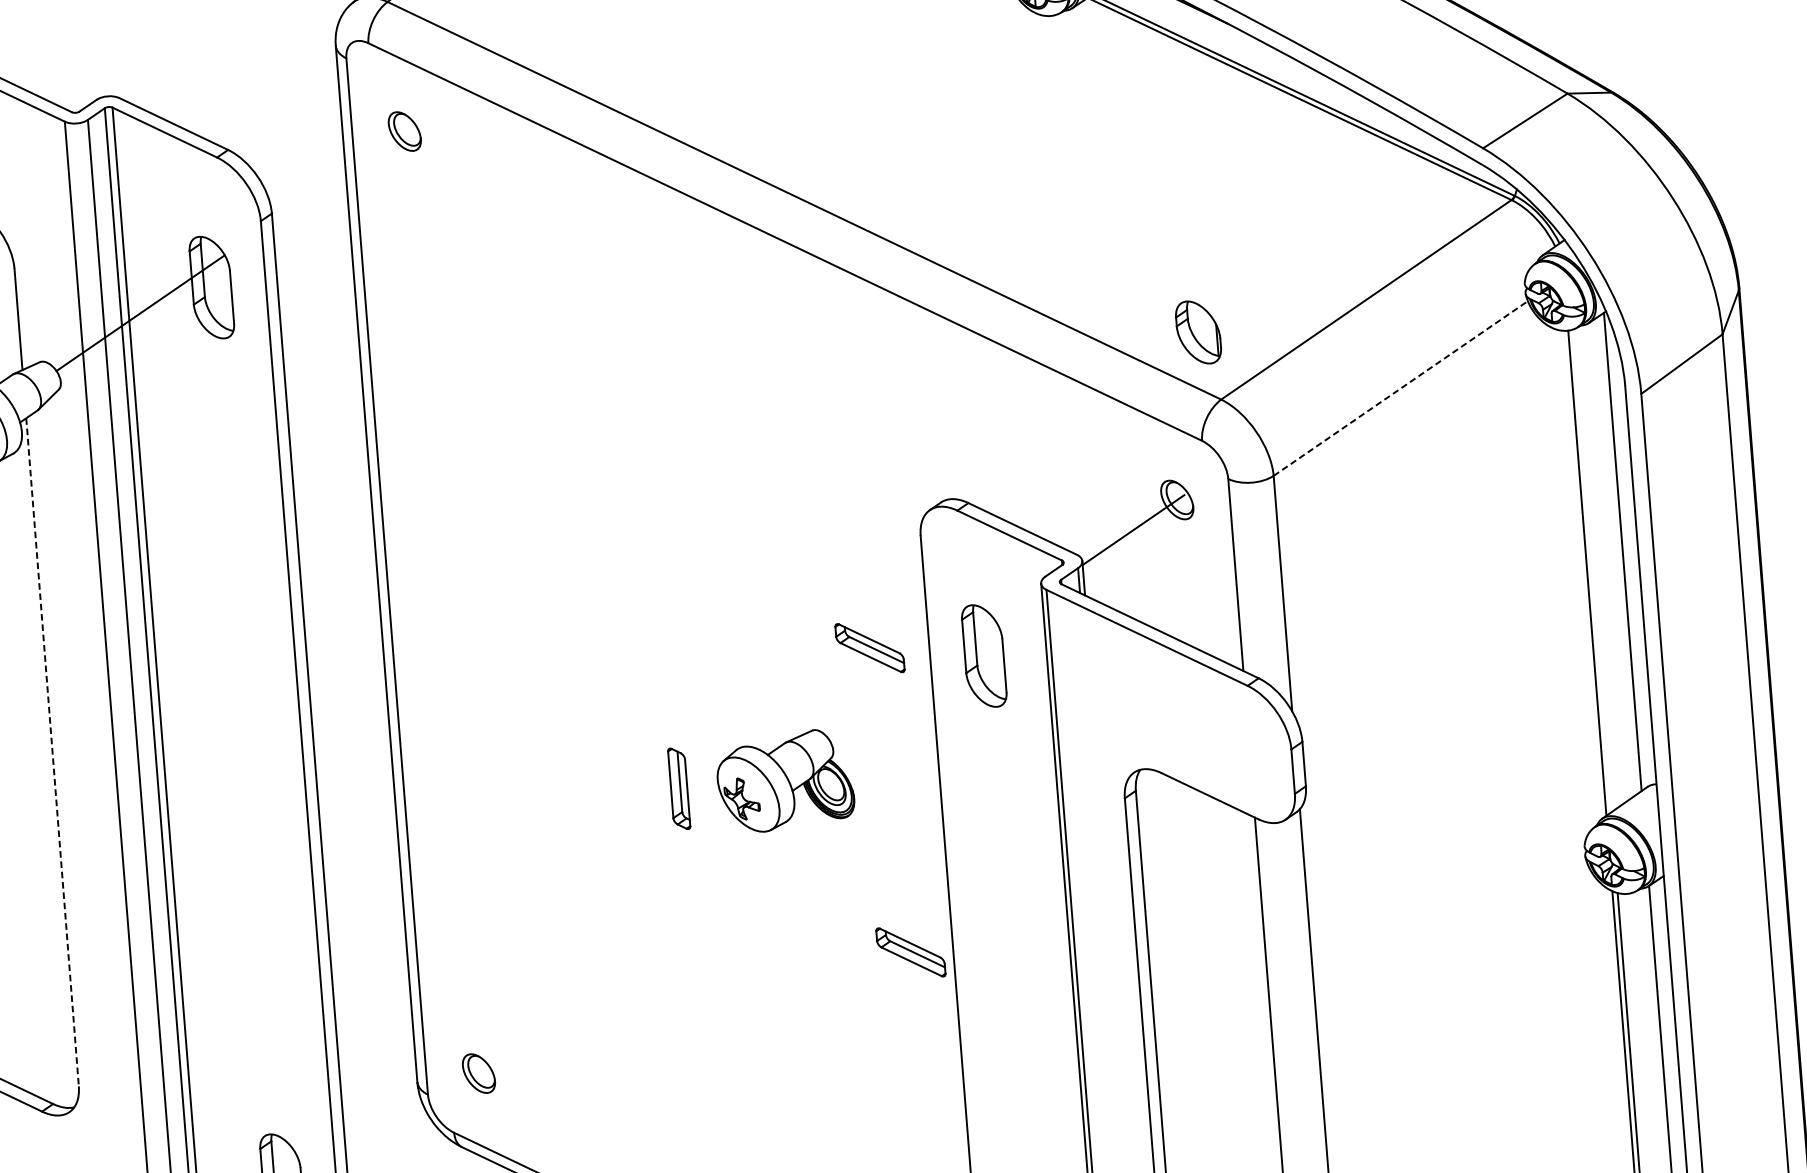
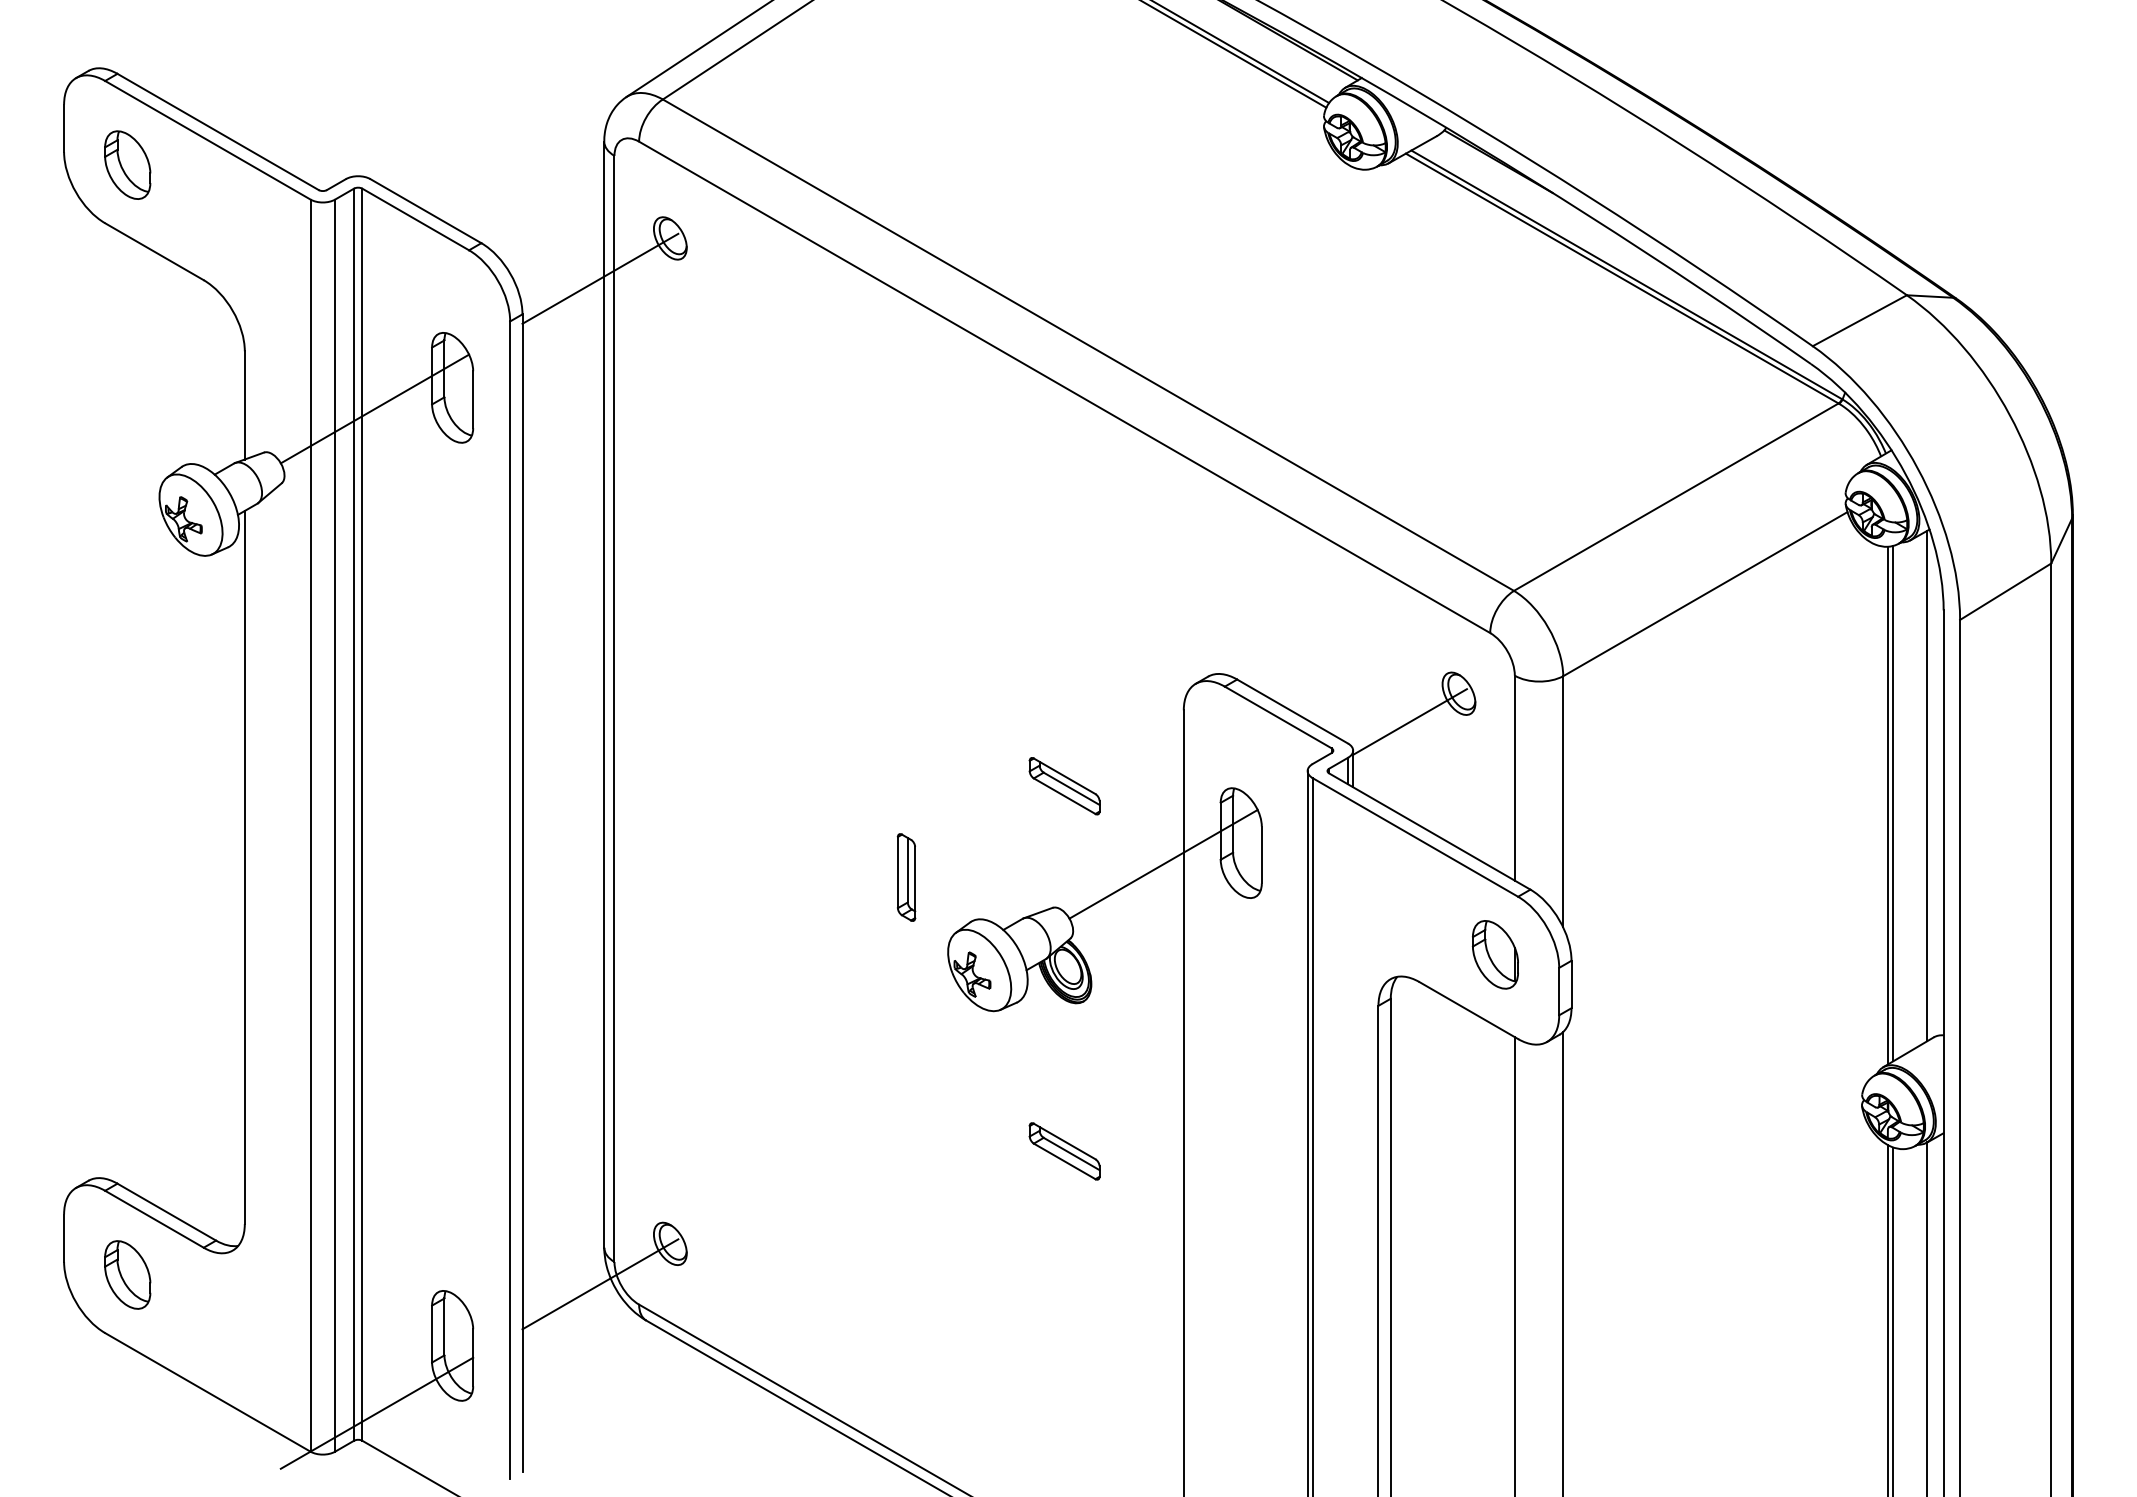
line: (342, 174) -> (600, 278), added
part: (1197, 332) -> (1494, 954), moved
line: (1400, 387) -> (1705, 593), dashed -> solid
line: (1592, 570) -> (1893, 803), added
part: (869, 648) -> (1064, 786), moved
line: (912, 680) -> (1163, 863), added
line: (52, 752) -> (244, 867), dashed -> solid
part: (679, 788) -> (906, 877), moved
part: (910, 952) -> (1064, 1151), moved
line: (416, 1116) -> (600, 1284), added

